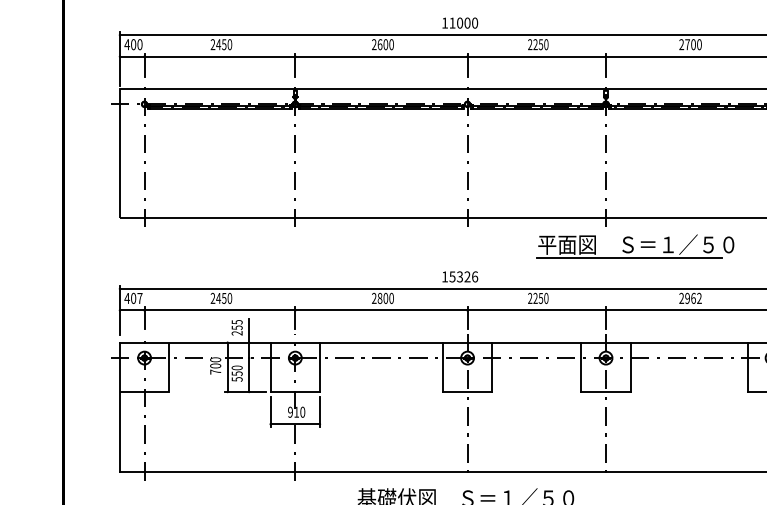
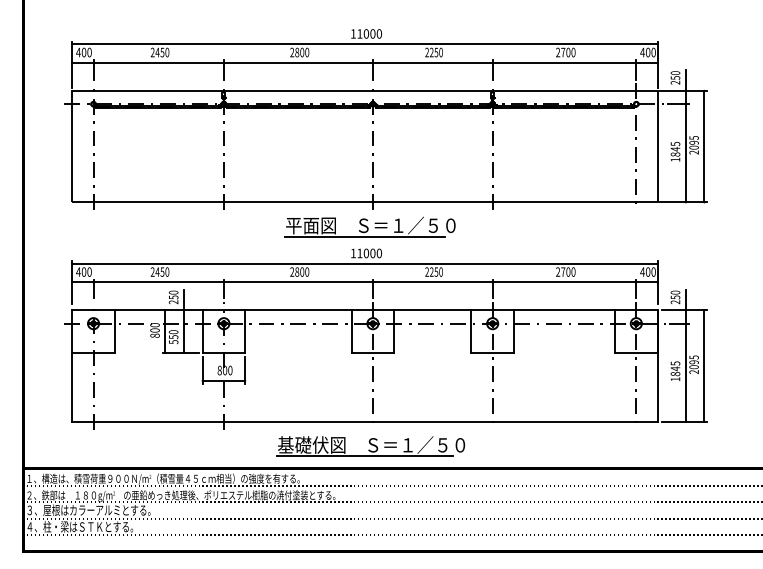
text: (380, 44) -> (297, 52), 2600 -> 2800
part: (634, 245) -> (369, 226), moved
text: (463, 276) -> (369, 253), 15326 -> 11000
text: (139, 297) -> (89, 271), 407 -> 400
text: (693, 297) -> (568, 271), 2962 -> 2700
text: (237, 322) -> (173, 292), 255 -> 250
text: (215, 371) -> (154, 335), 700 -> 800
text: (293, 412) -> (222, 370), 910 -> 800

